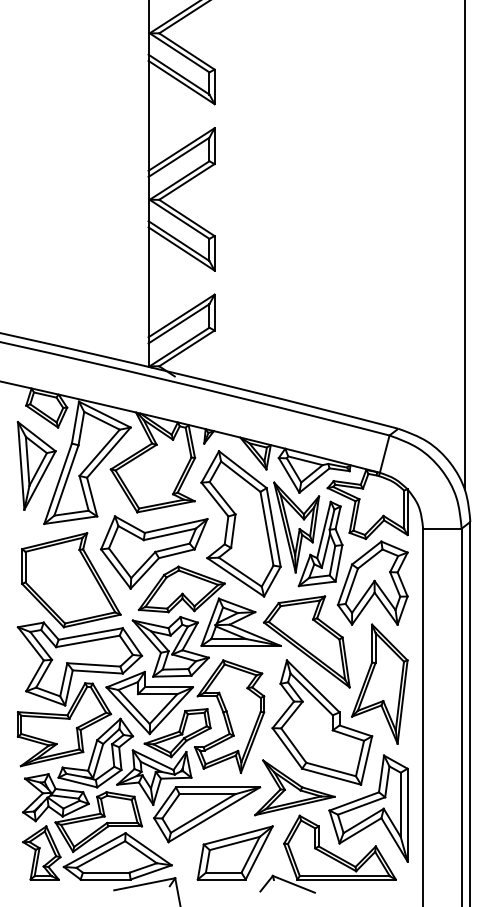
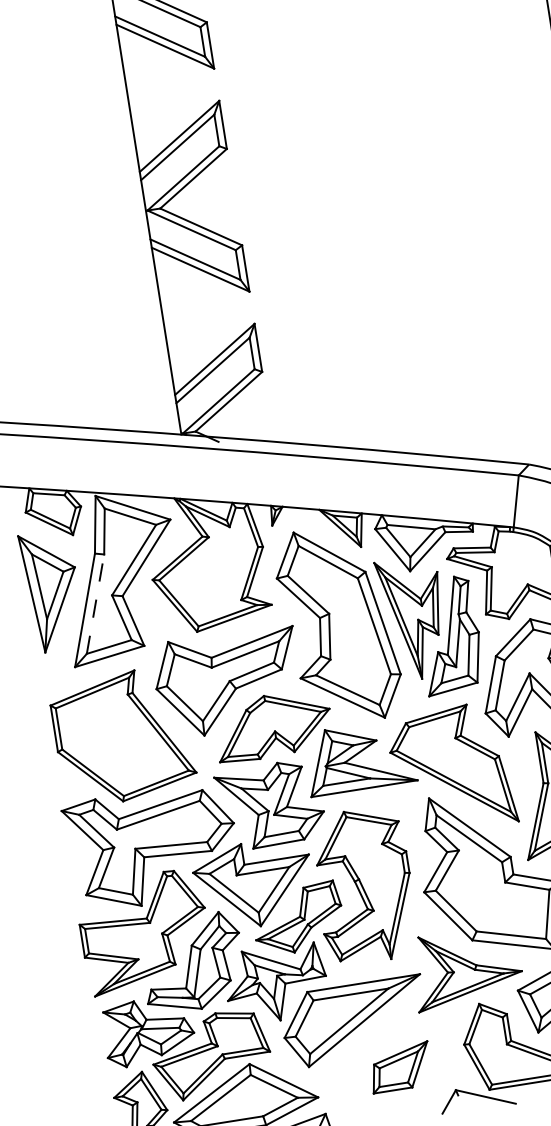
line: (66, 479) -> (95, 602), solid -> dashed
part: (234, 852) -> (399, 1066), size x0.6

